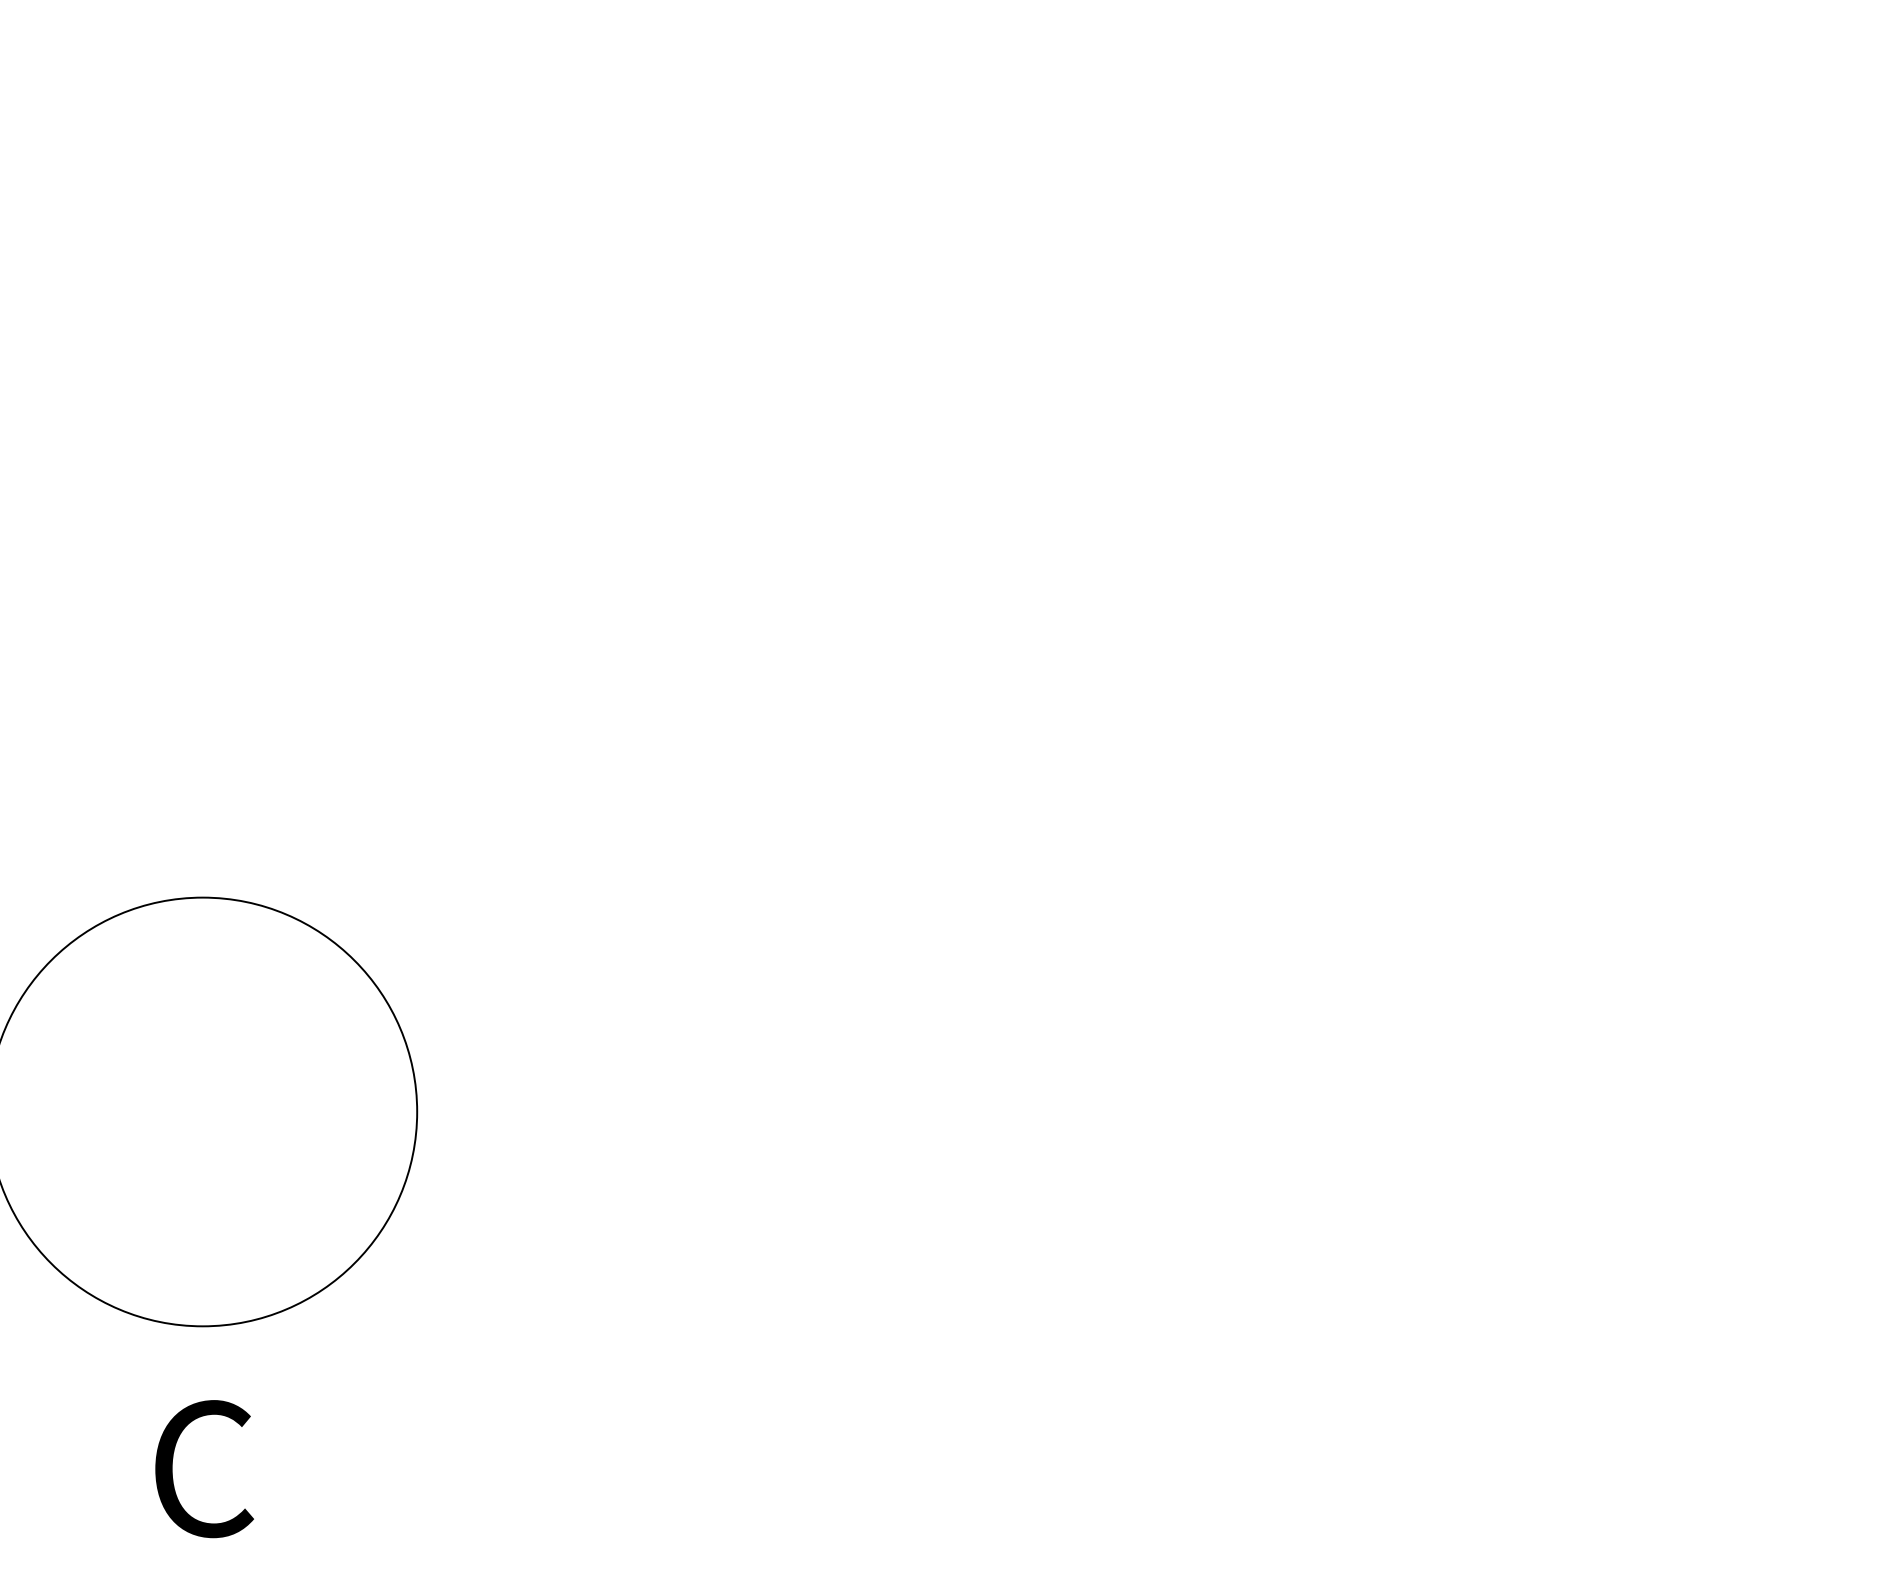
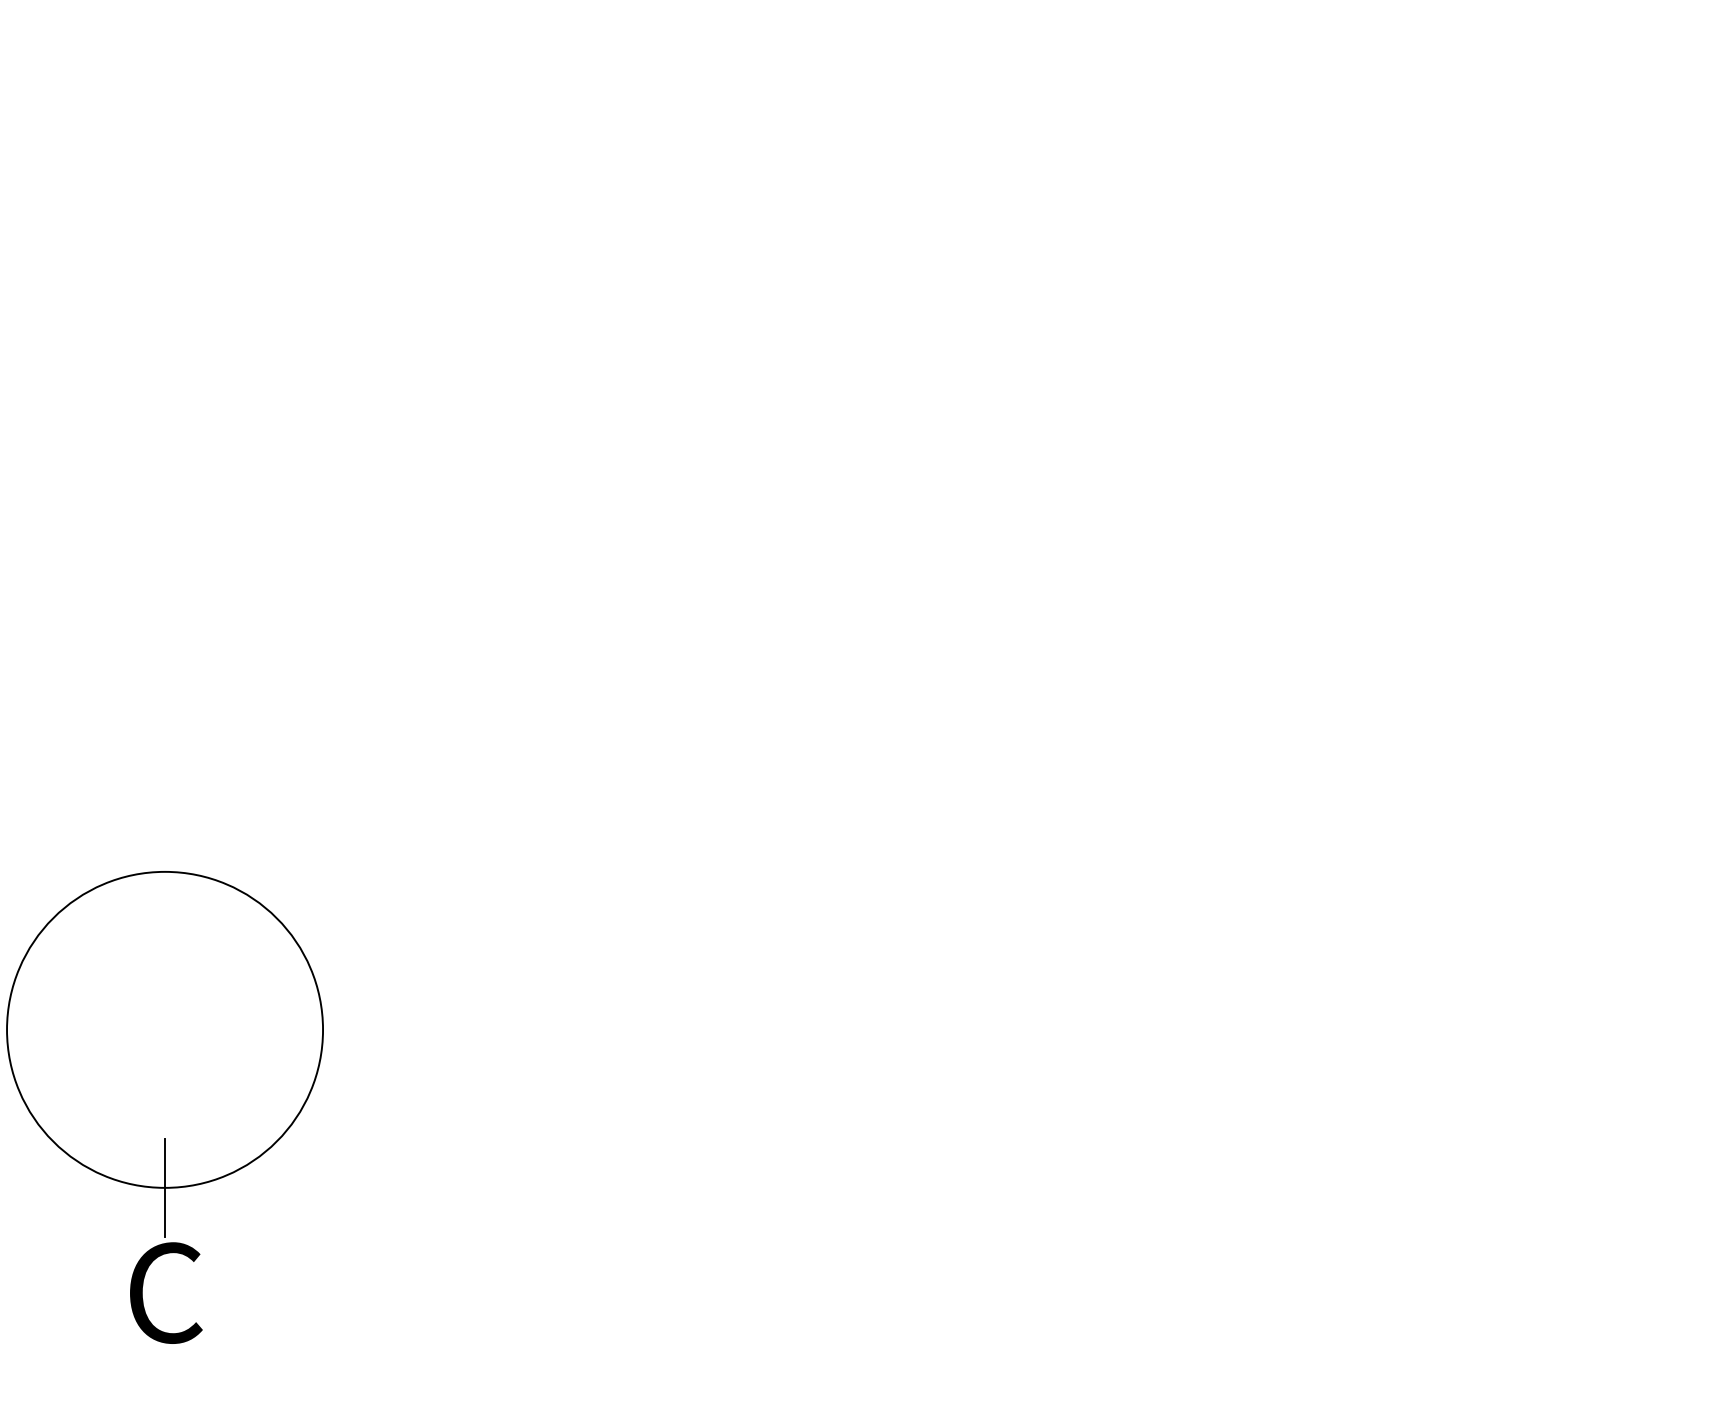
line: (203, 1325) -> (165, 1187), added

